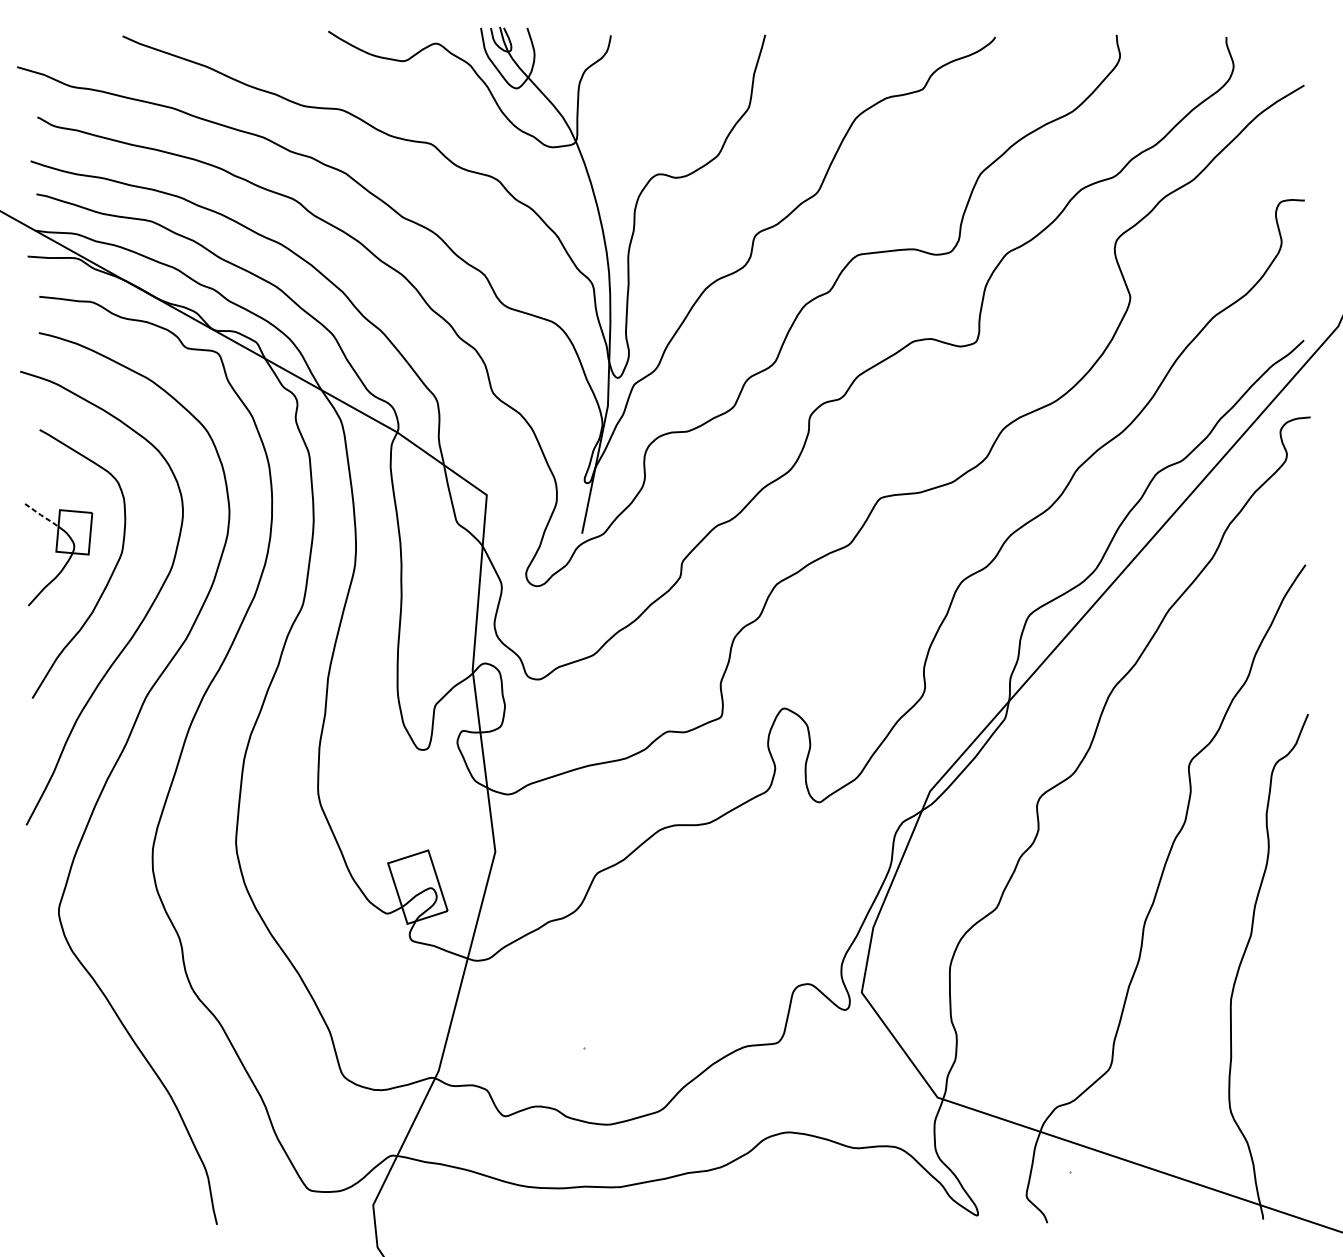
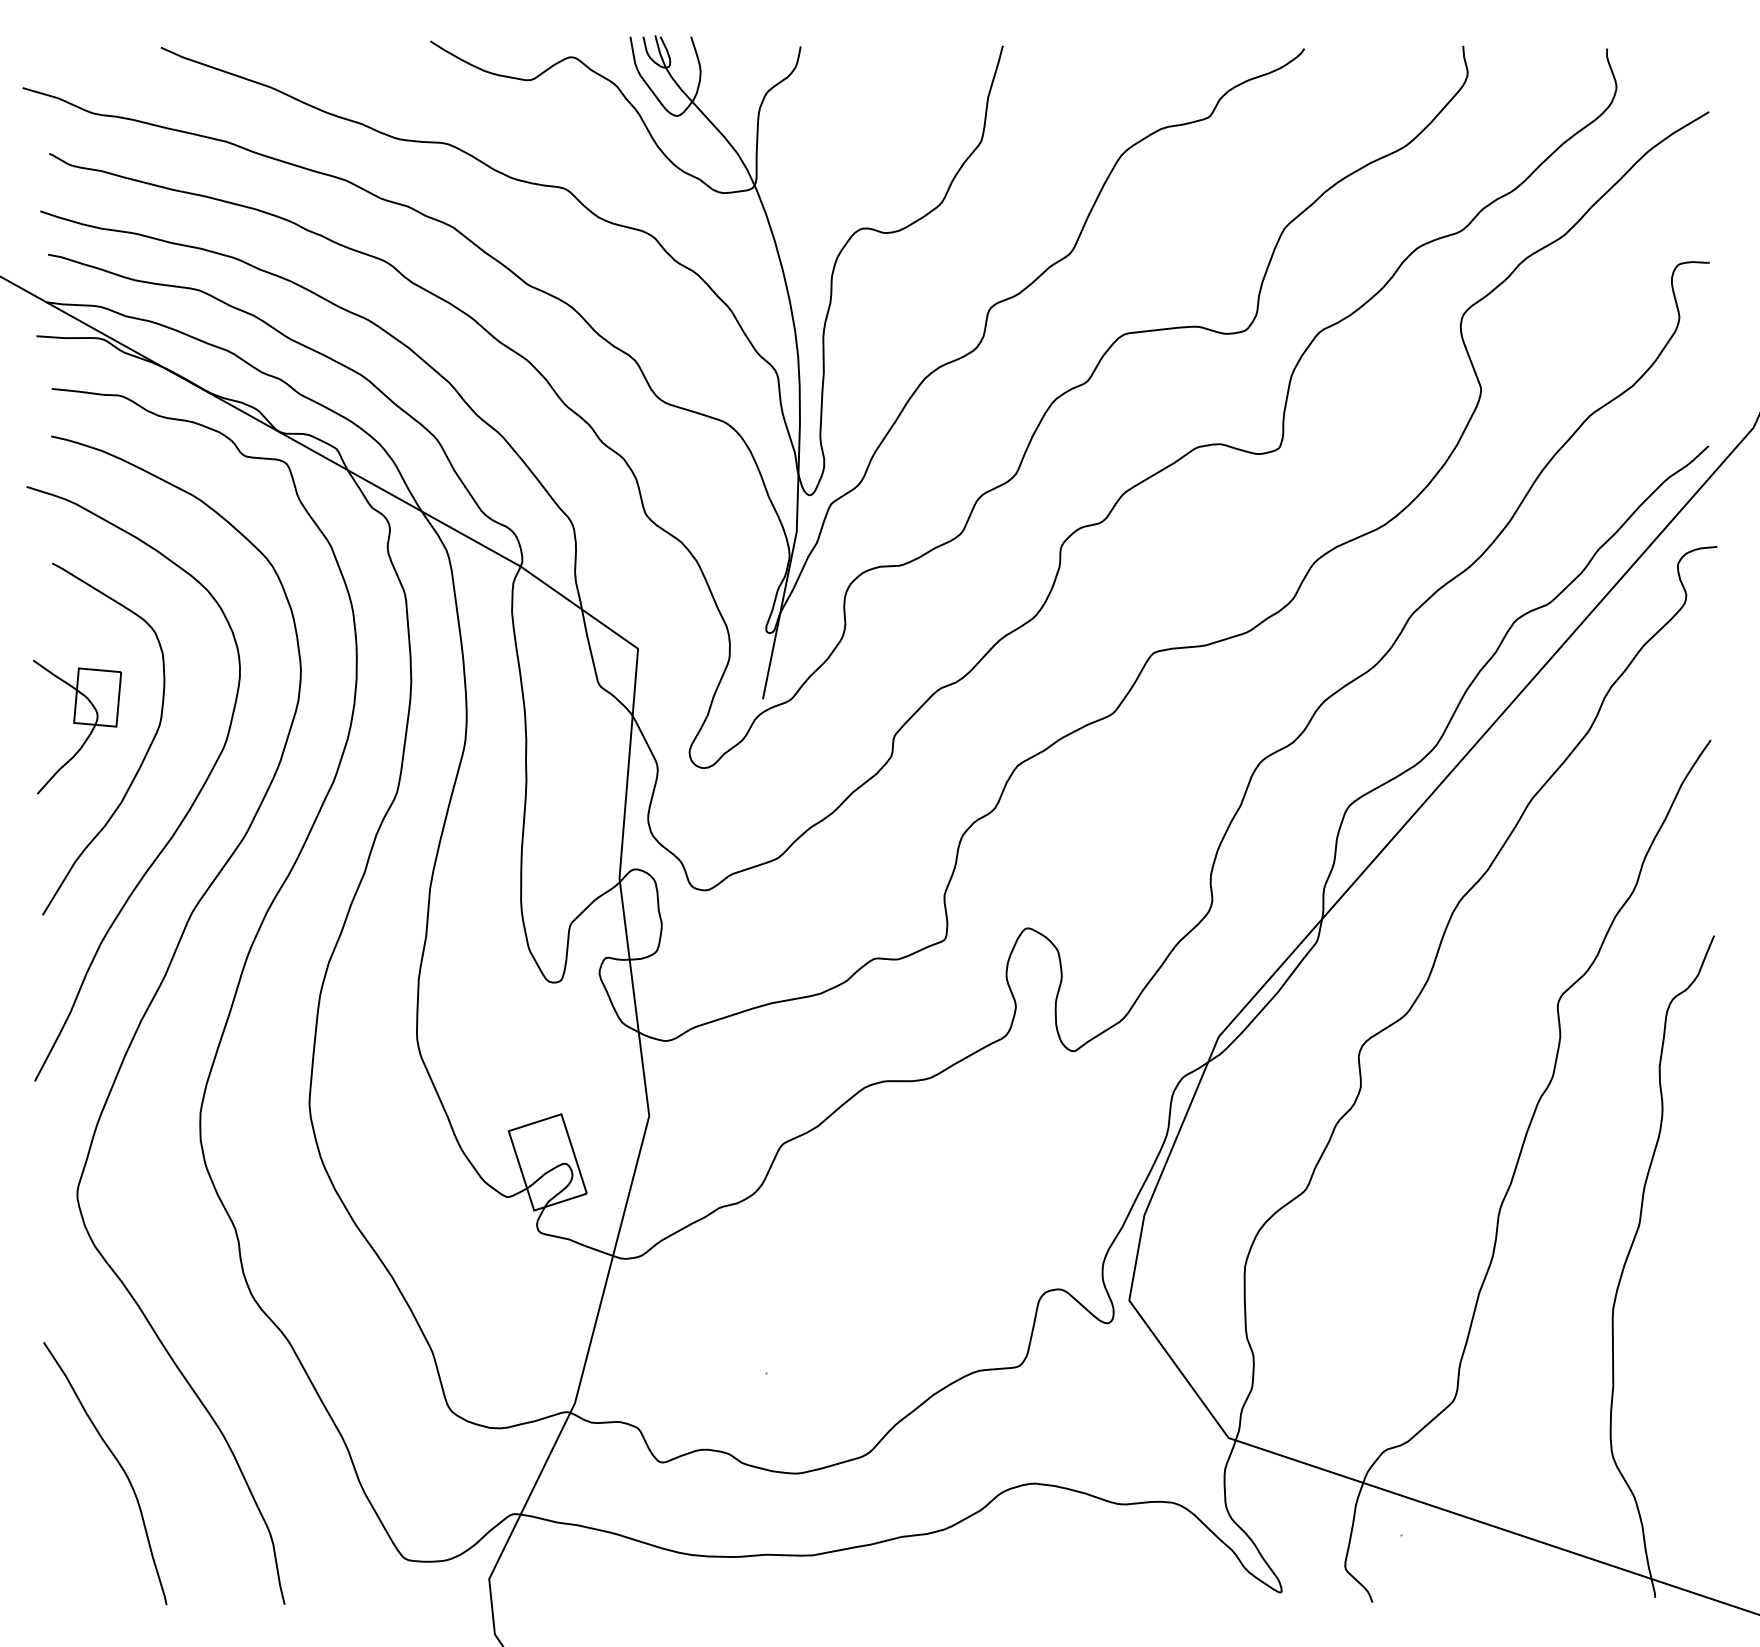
line: (42, 515) -> (55, 675), dashed -> solid
curve: (90, 1117) -> (118, 1464), added

